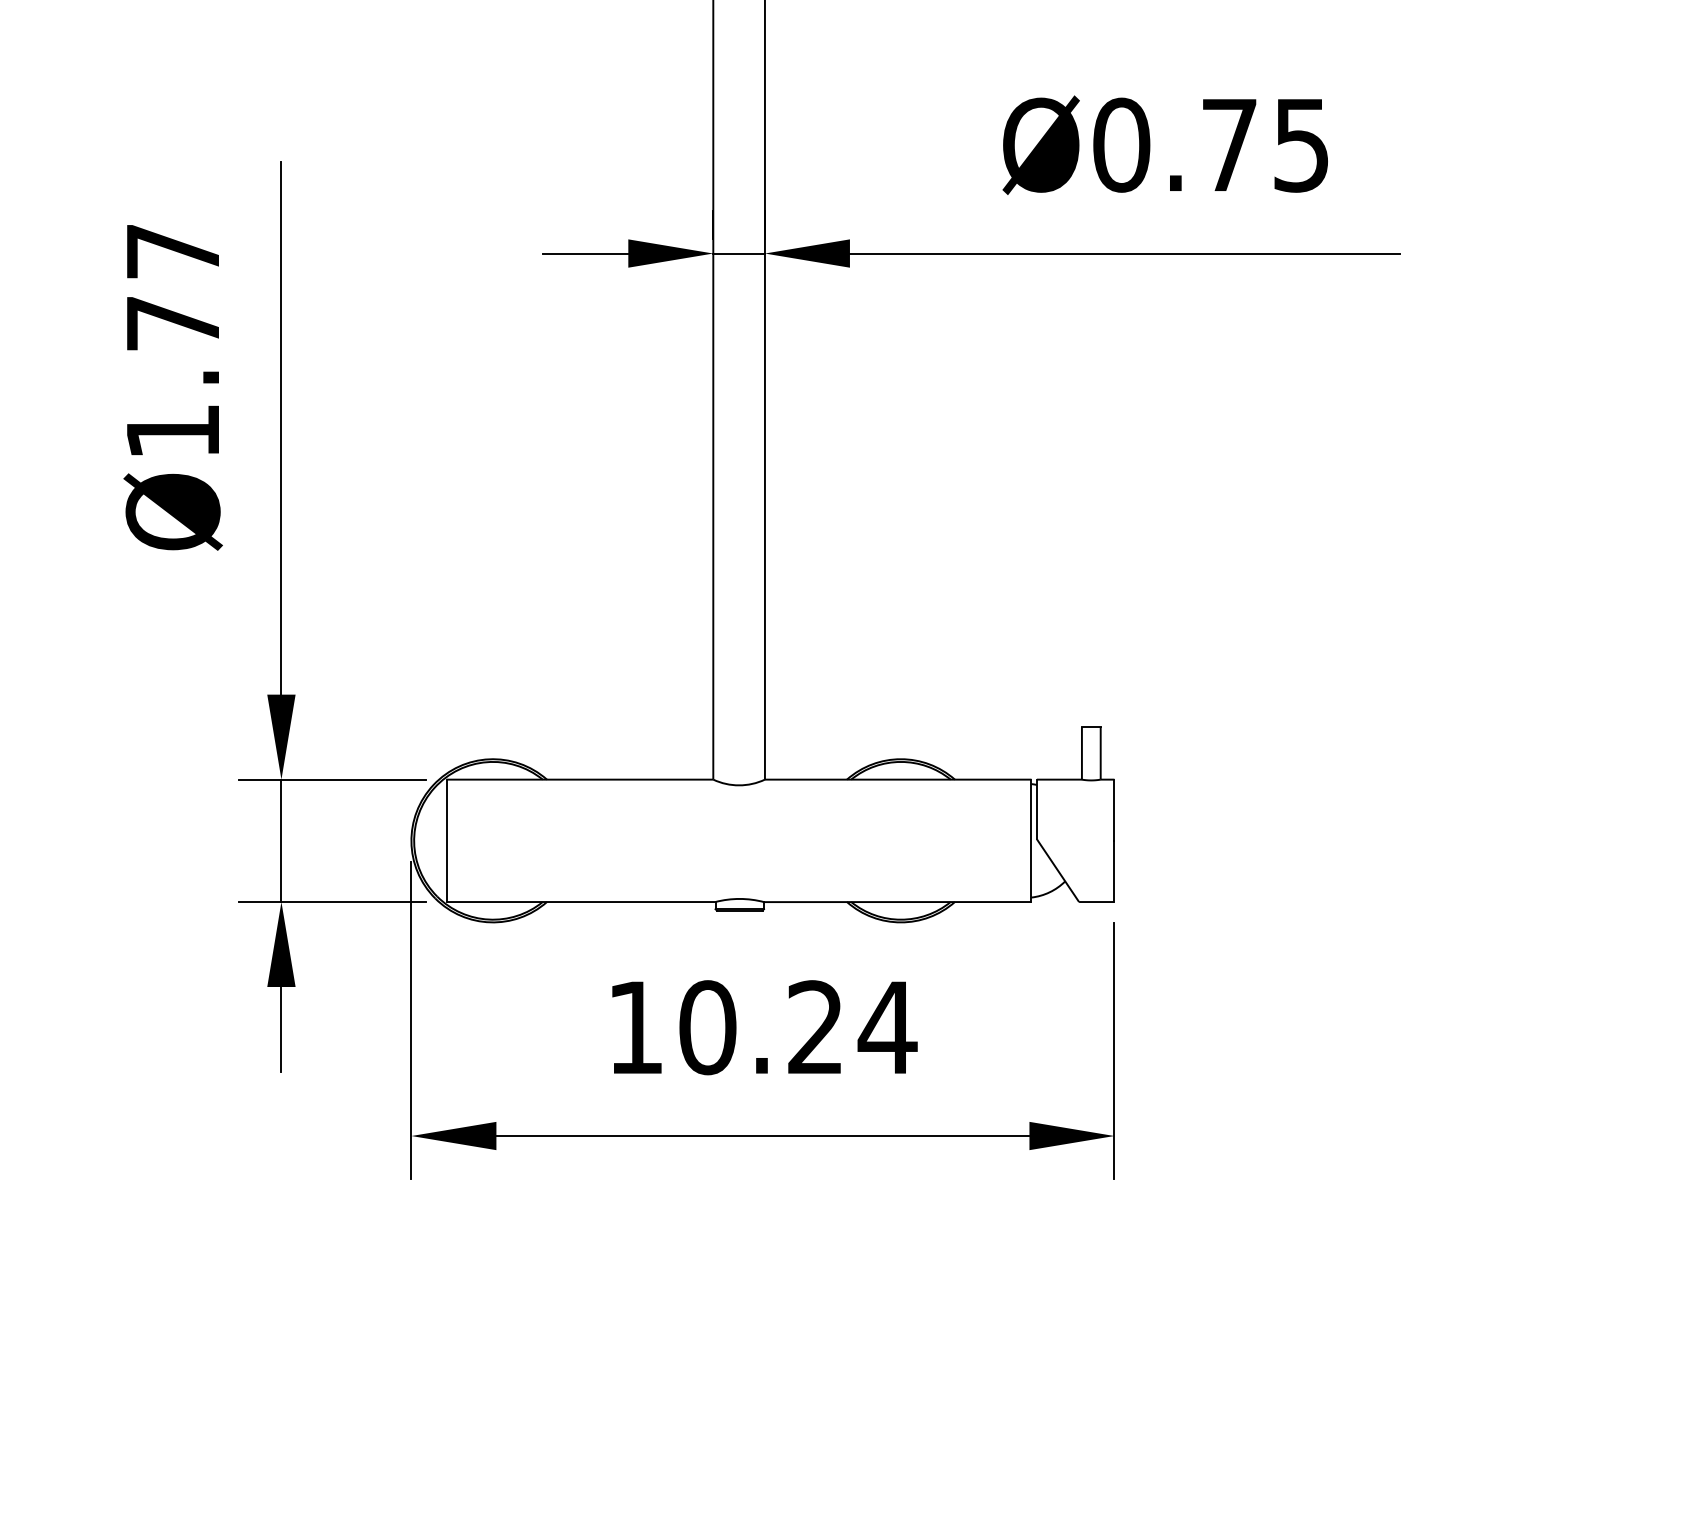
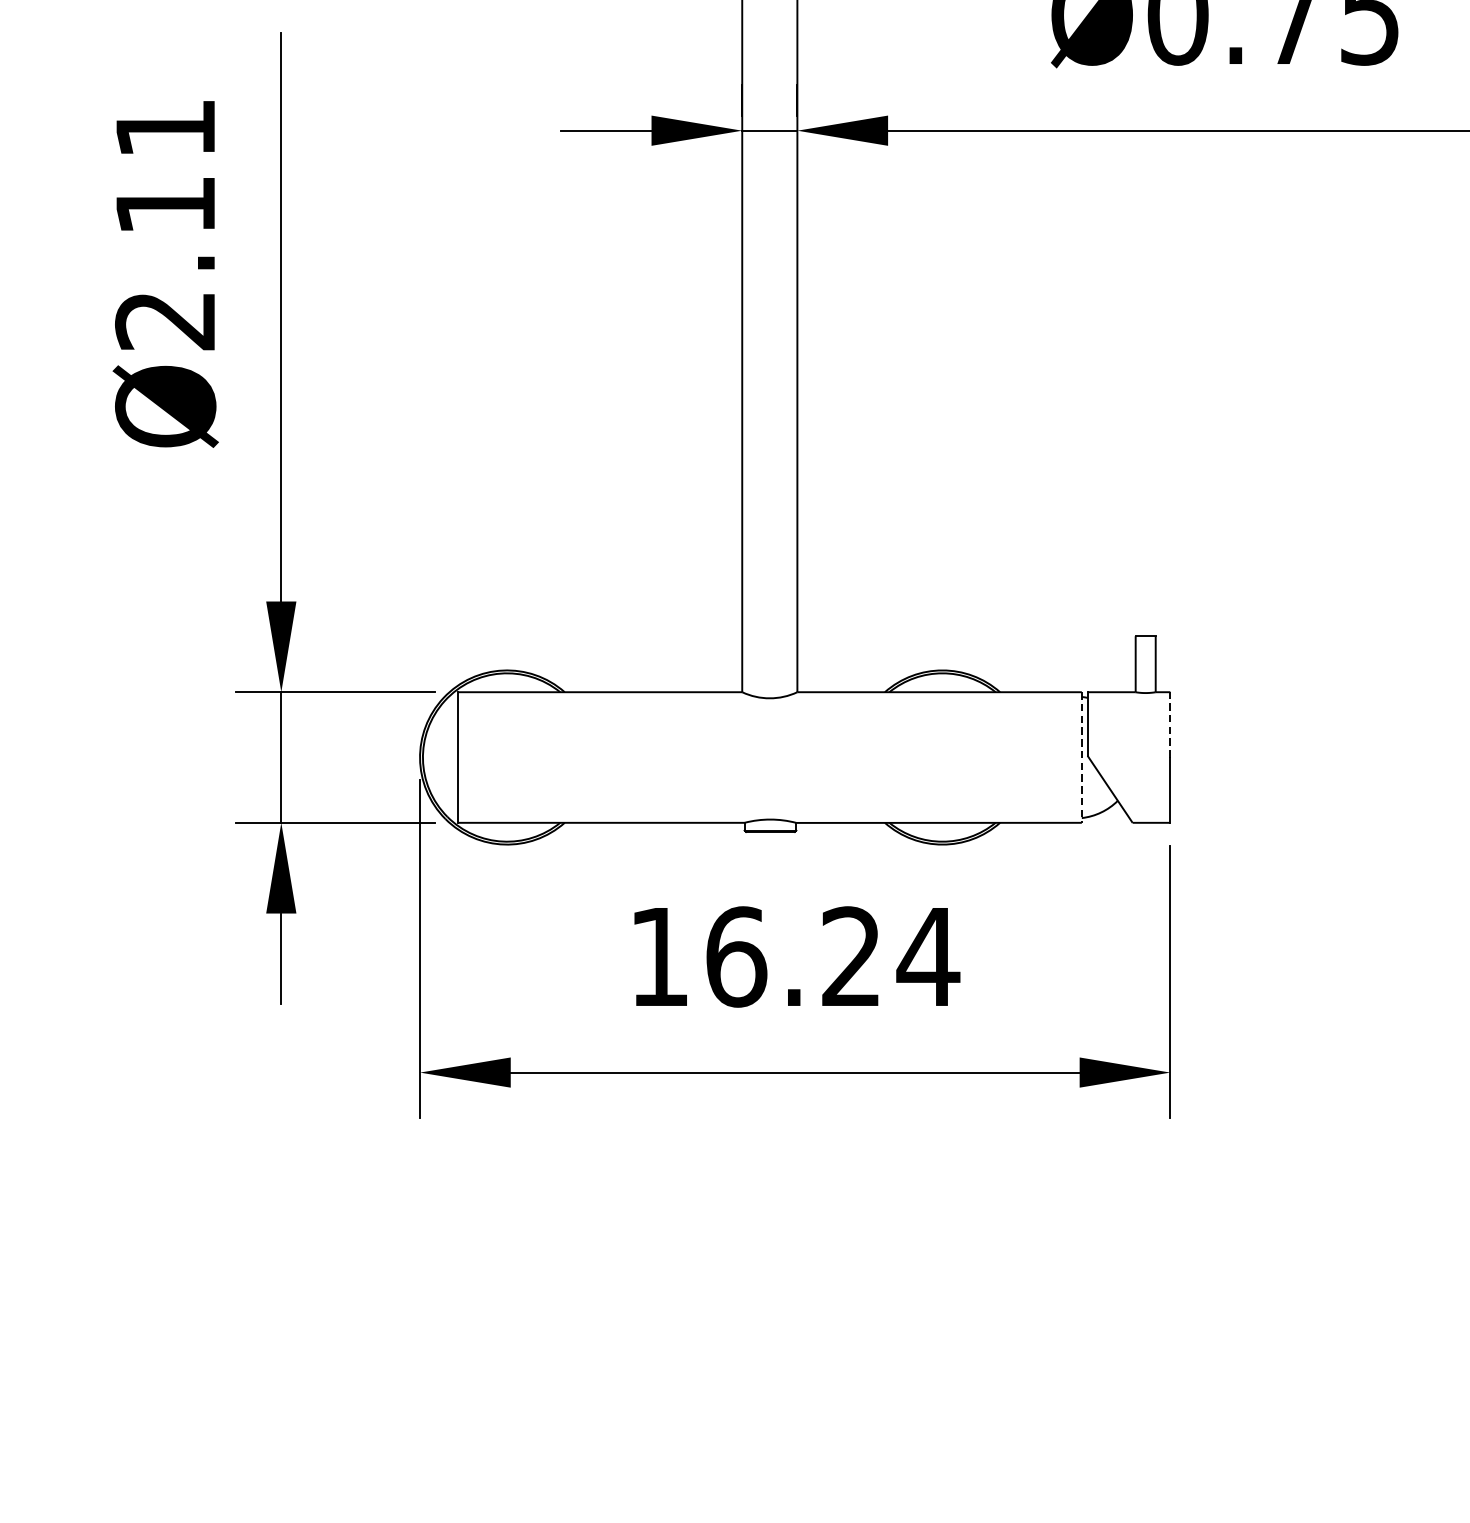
text: (171, 342) -> (163, 225), Ø1.77 -> Ø2.11
line: (1114, 810) -> (1170, 725), solid -> dashed
line: (1031, 841) -> (1081, 758), solid -> dashed
text: (707, 1027) -> (736, 956), 10.24 -> 16.24

